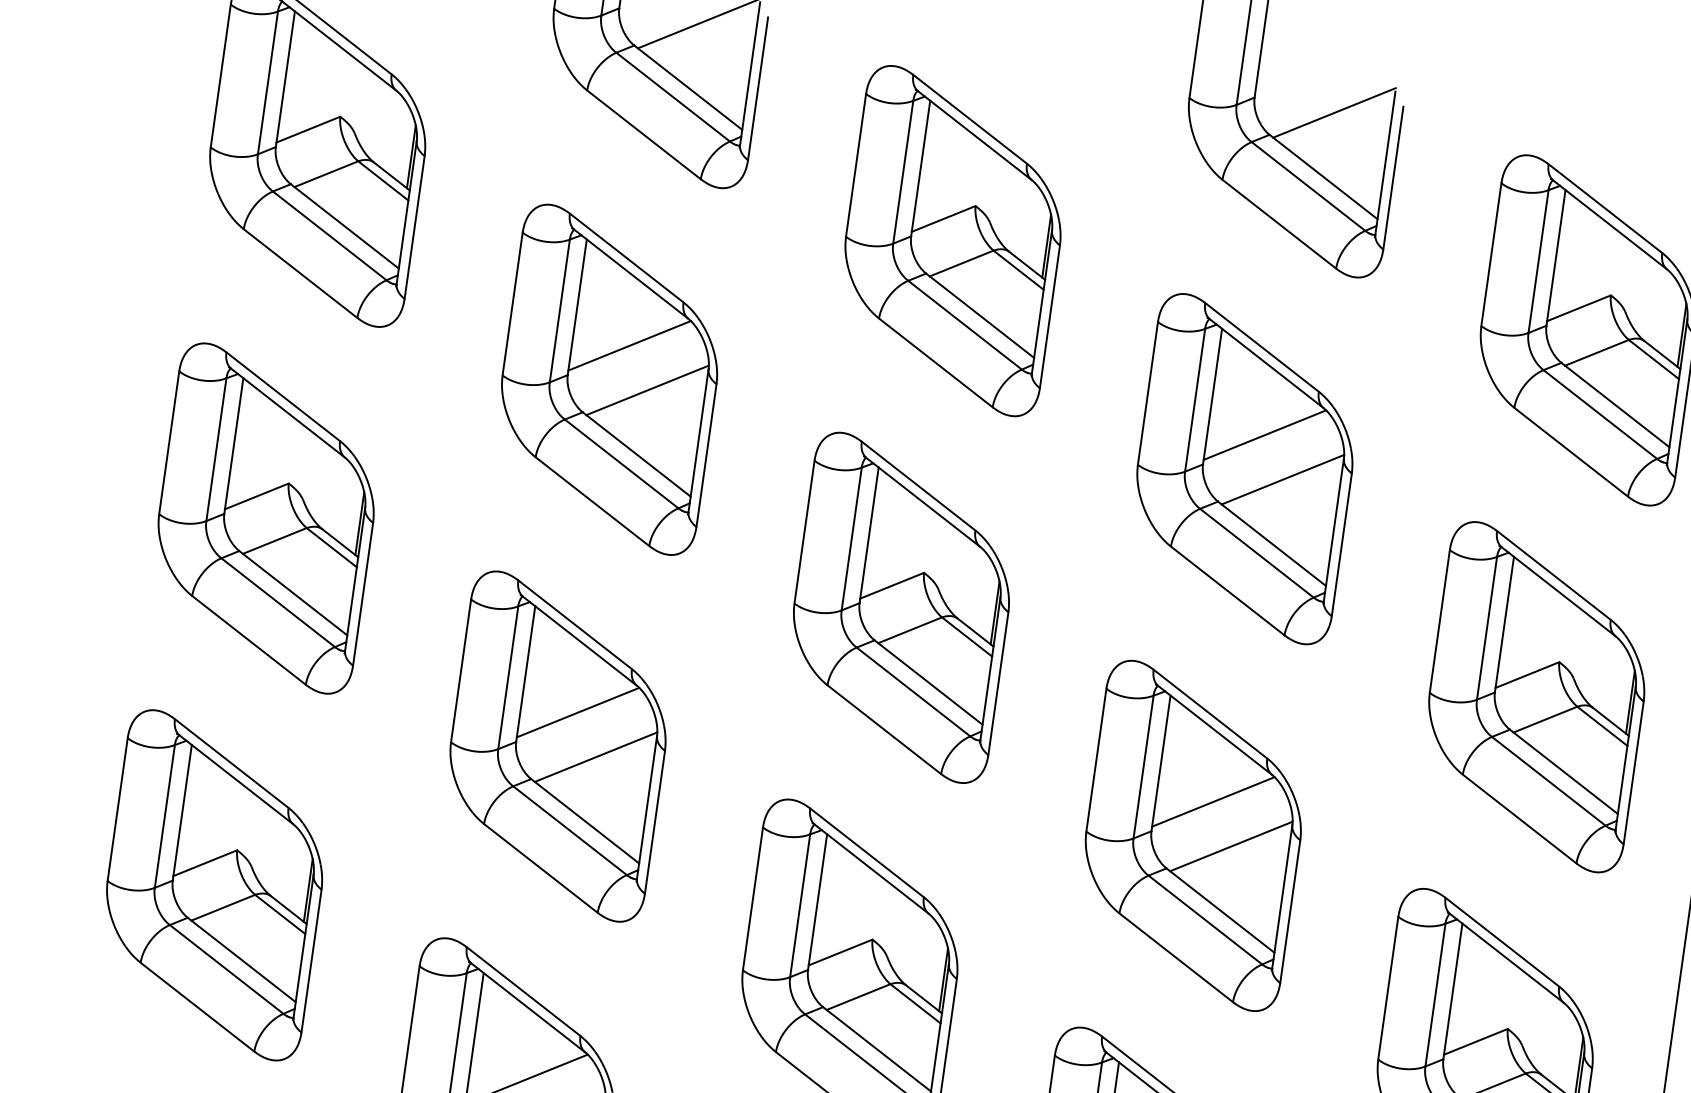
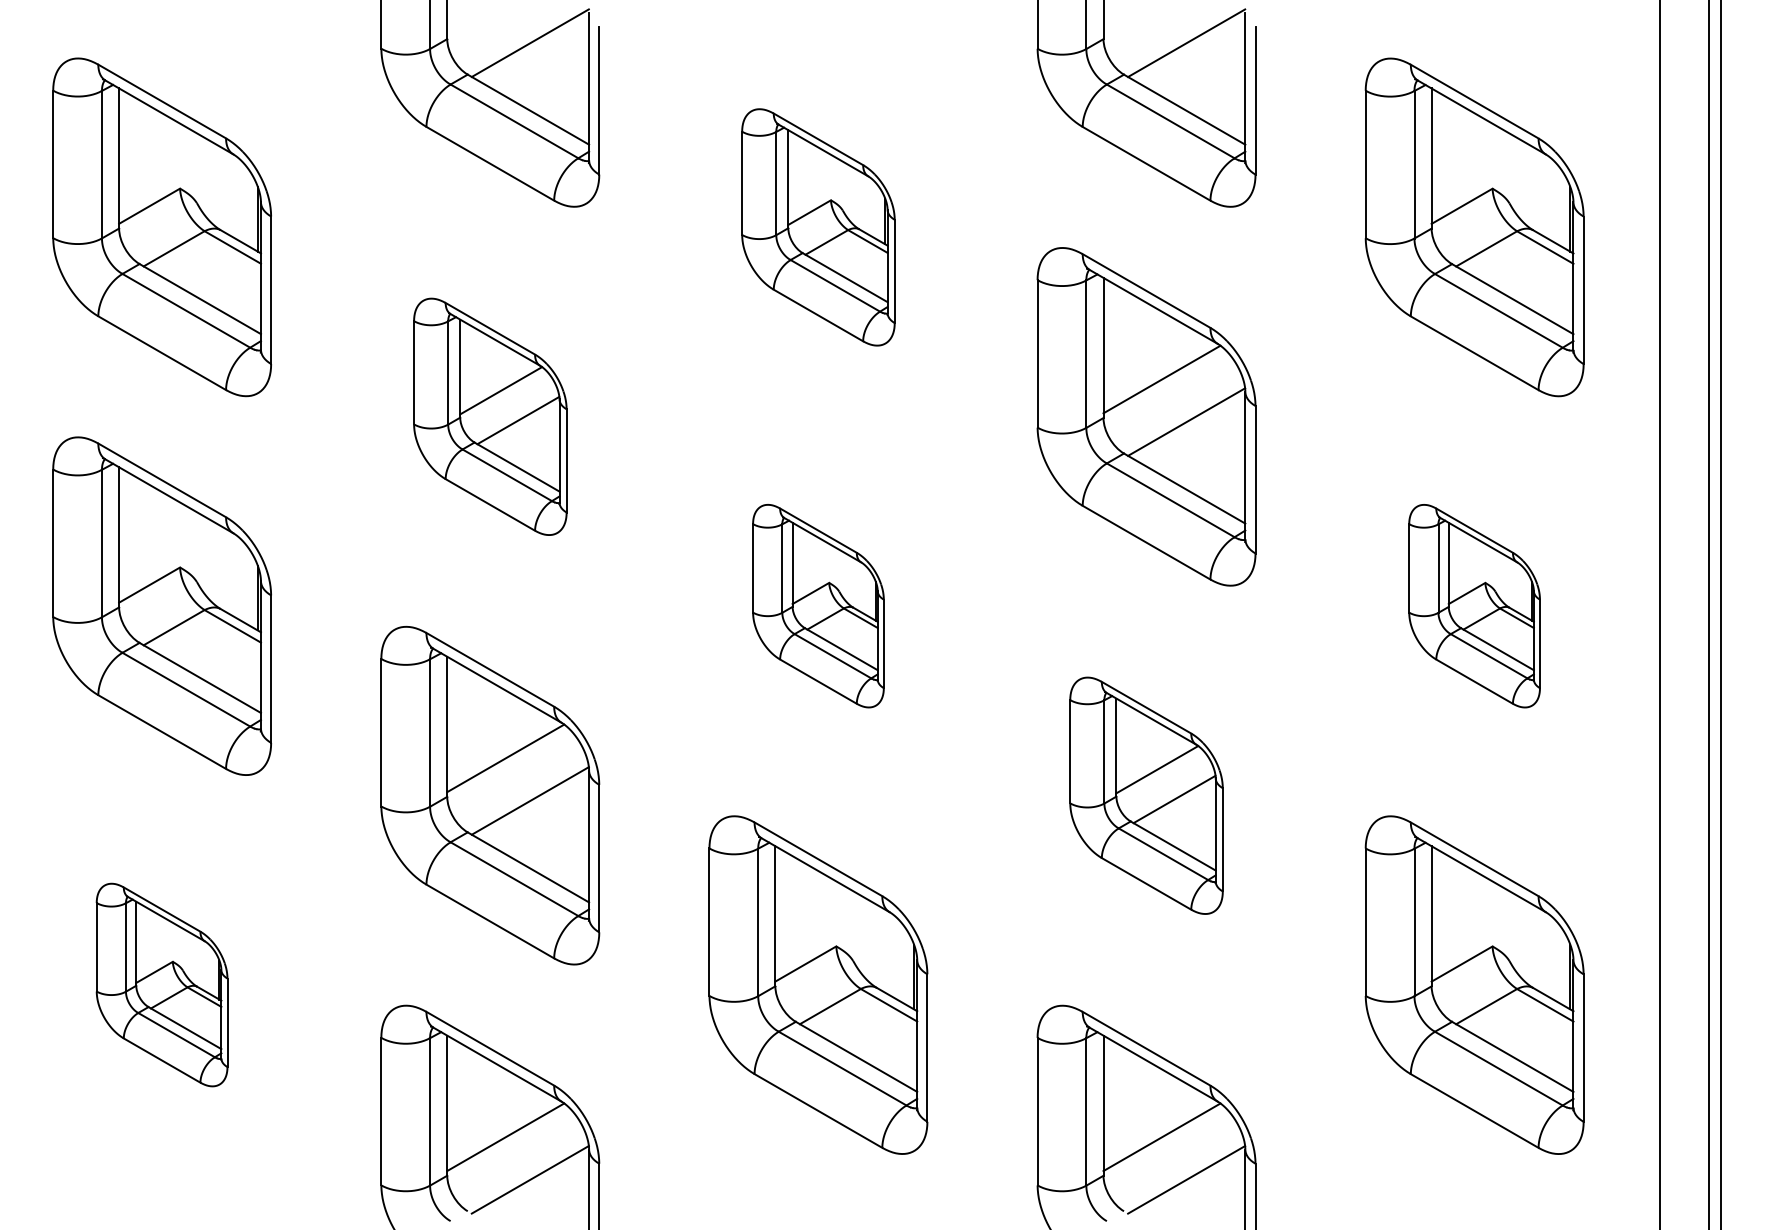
part: (953, 241) -> (818, 227), size x0.7
part: (609, 379) -> (490, 416), size x0.7
part: (901, 607) -> (818, 605), size x0.6
part: (1536, 696) -> (1474, 605), size x0.6
part: (1193, 835) -> (1146, 795), size x0.7
part: (214, 884) -> (161, 984), size x0.6

